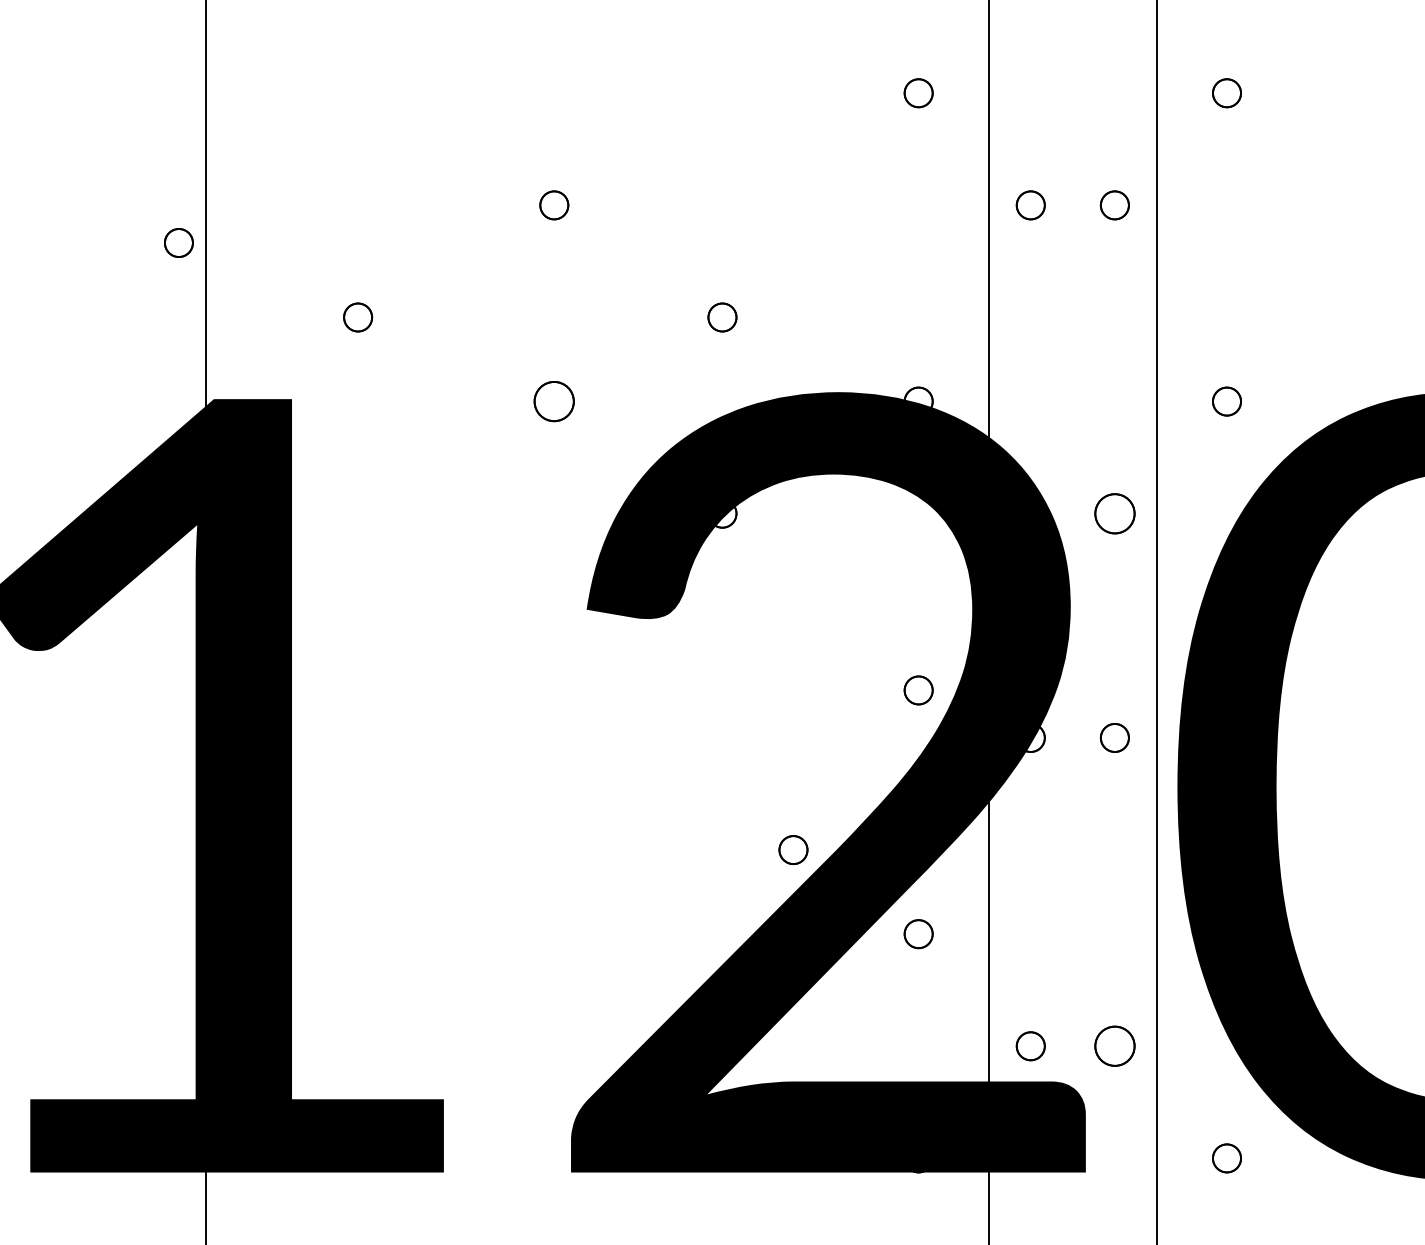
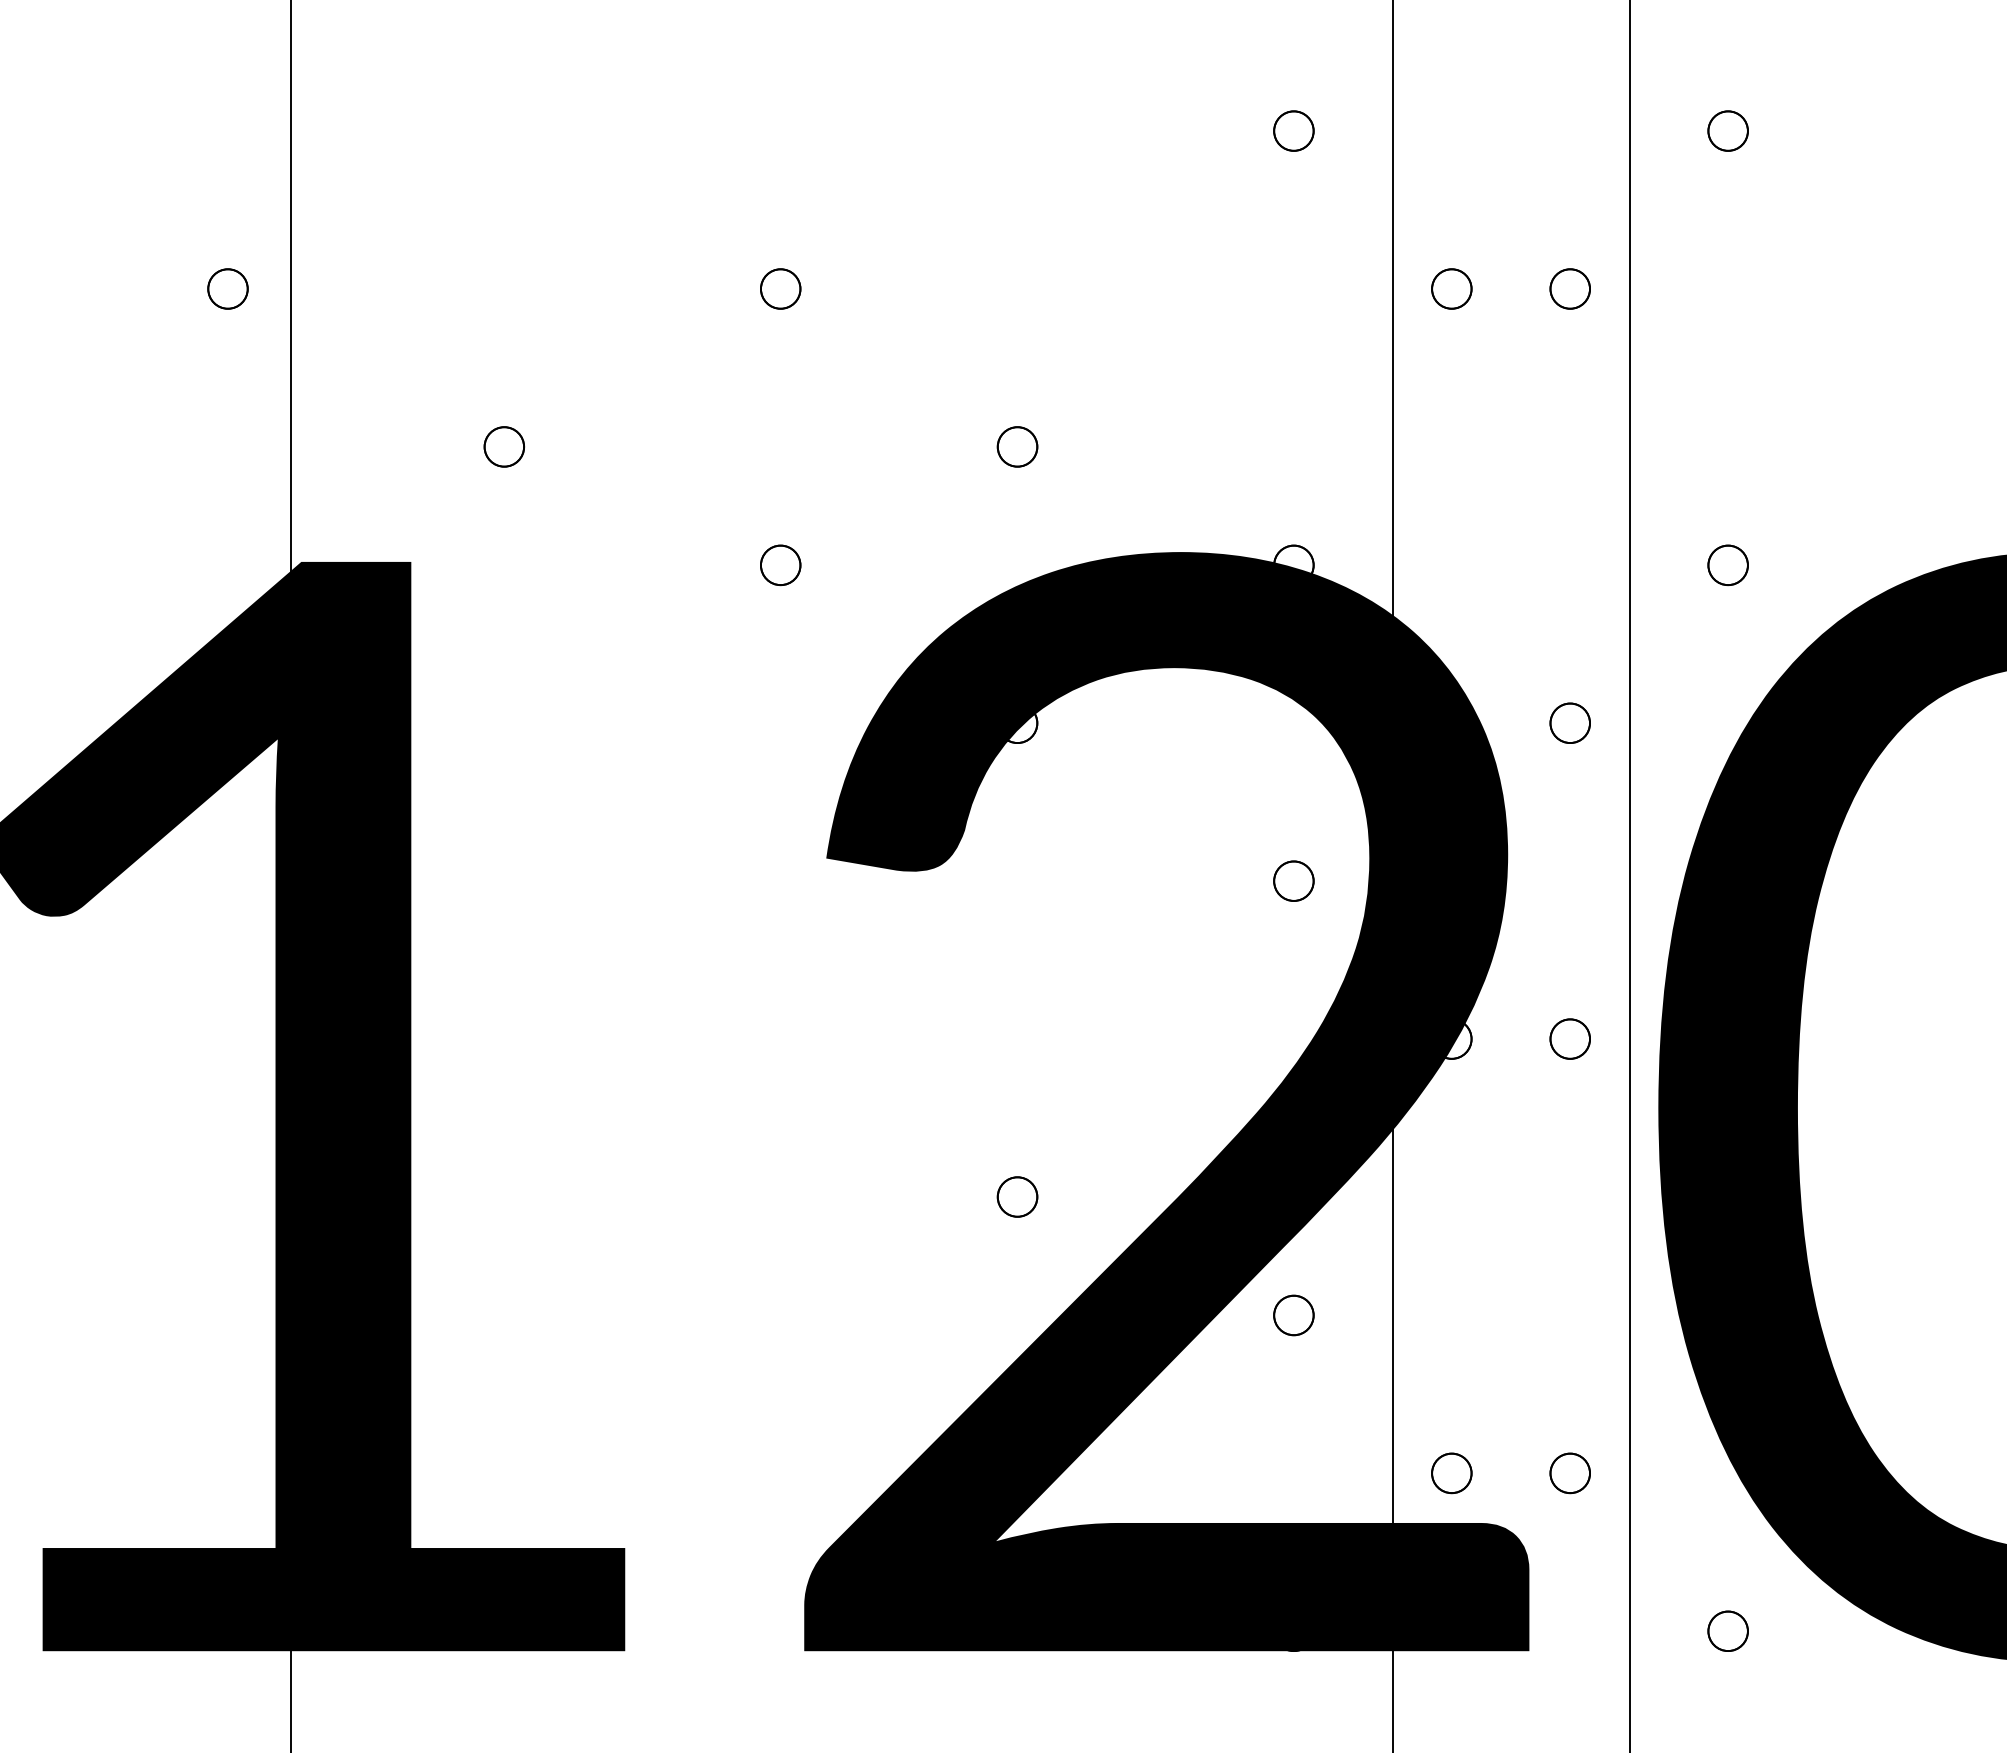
part: (178, 242) -> (227, 288), moved
part: (554, 401) -> (780, 565), size x0.71
part: (1114, 513) -> (1569, 722), size x0.71
part: (918, 689) -> (1293, 880), moved
part: (793, 849) -> (1017, 1196), moved
part: (1114, 1046) -> (1569, 1473), size x0.71

